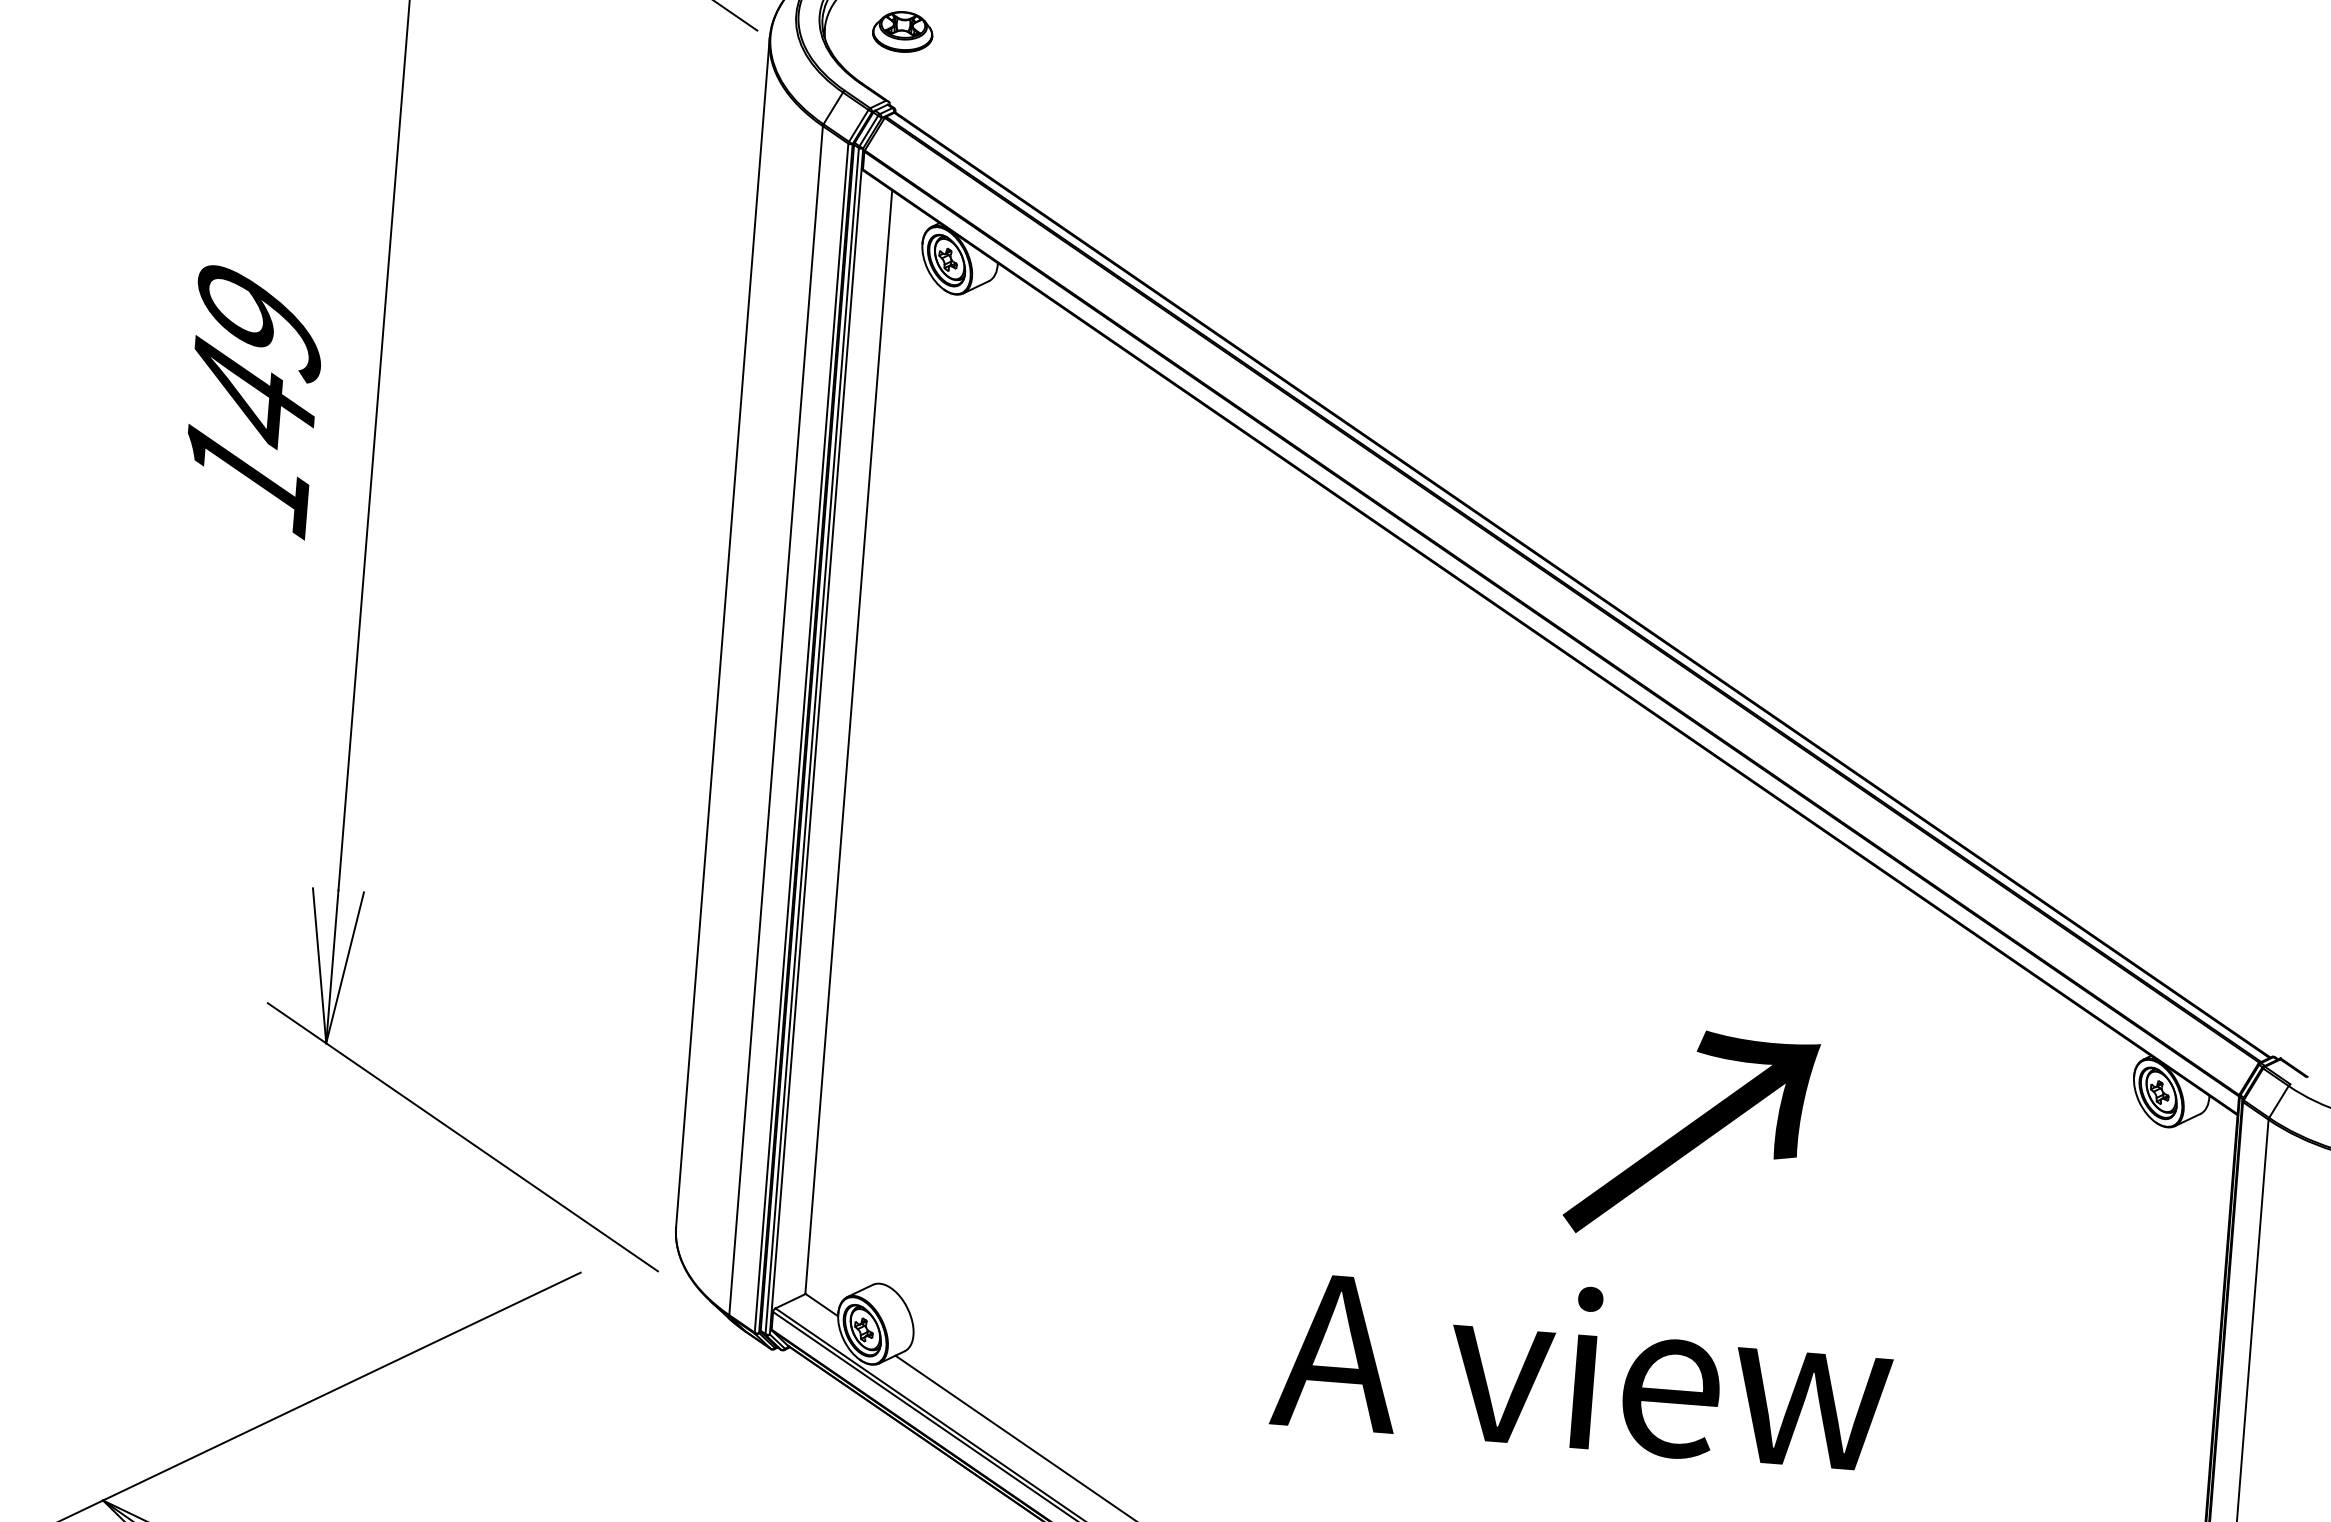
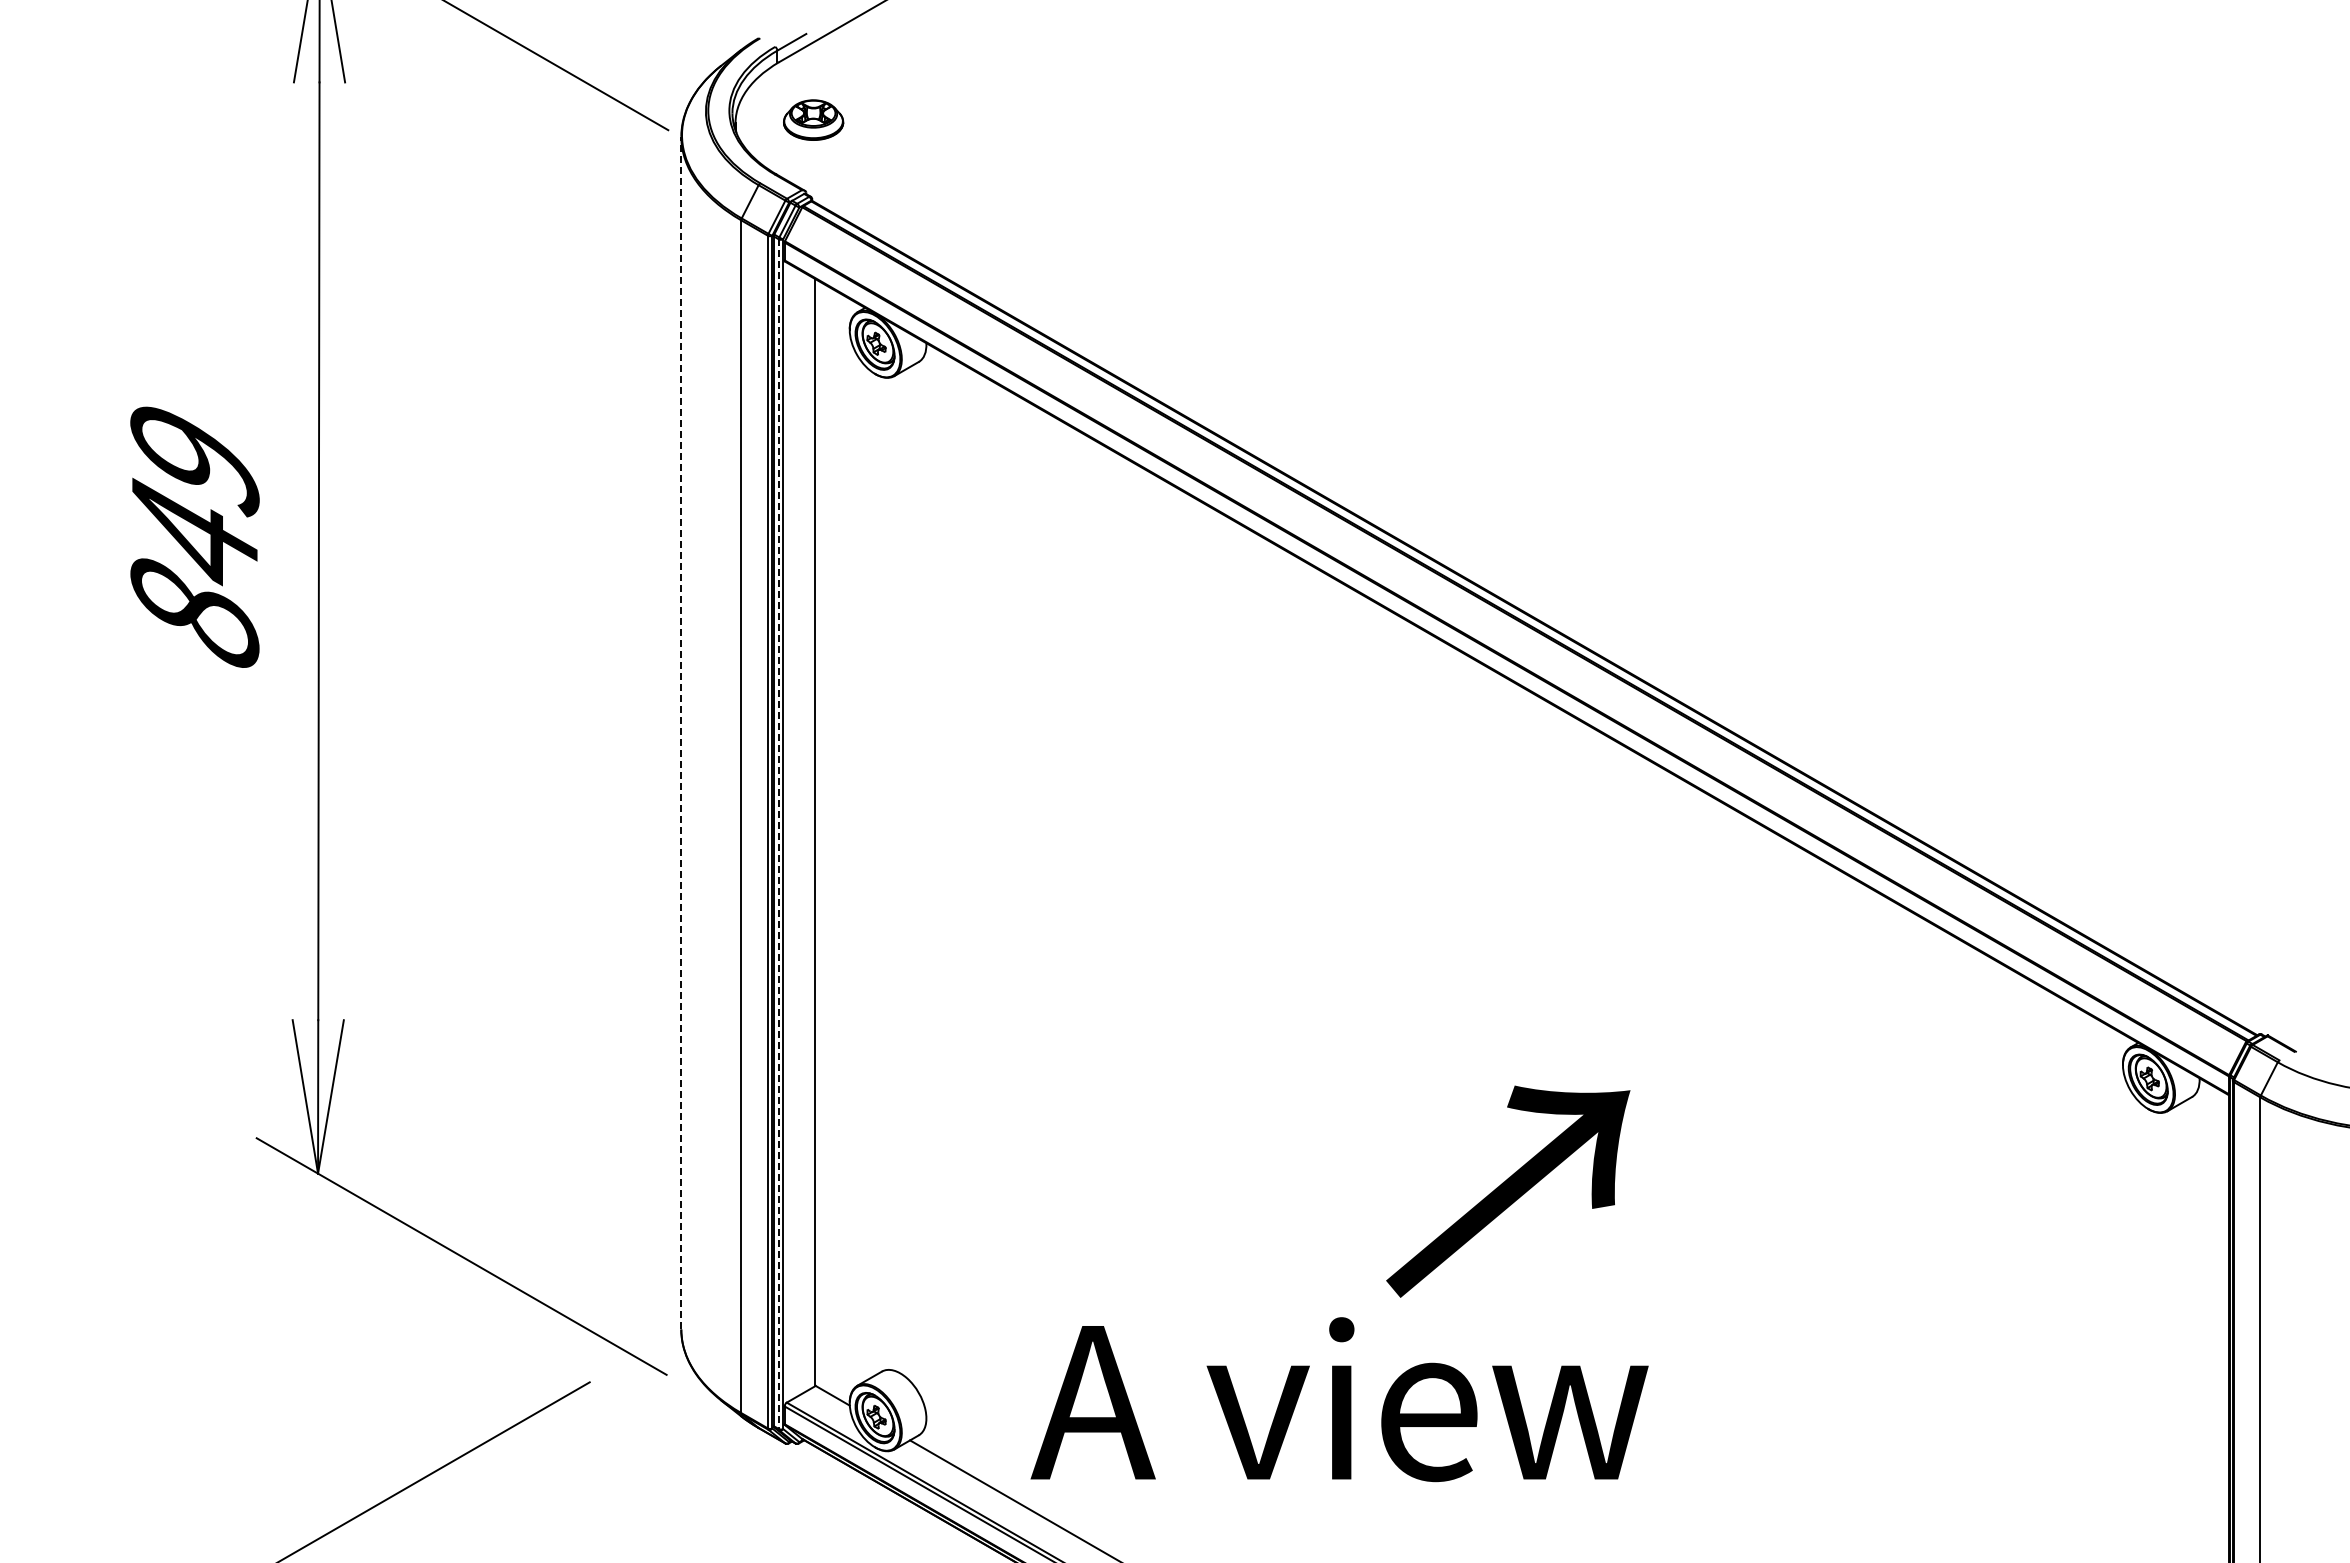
text: (246, 478) -> (194, 616), 149 -> 849
line: (723, 632) -> (681, 732), solid -> dashed
line: (811, 741) -> (778, 834), solid -> dashed
text: (1691, 1135) -> (1508, 1191), moved
text: (1583, 1368) -> (1339, 1399), moved

